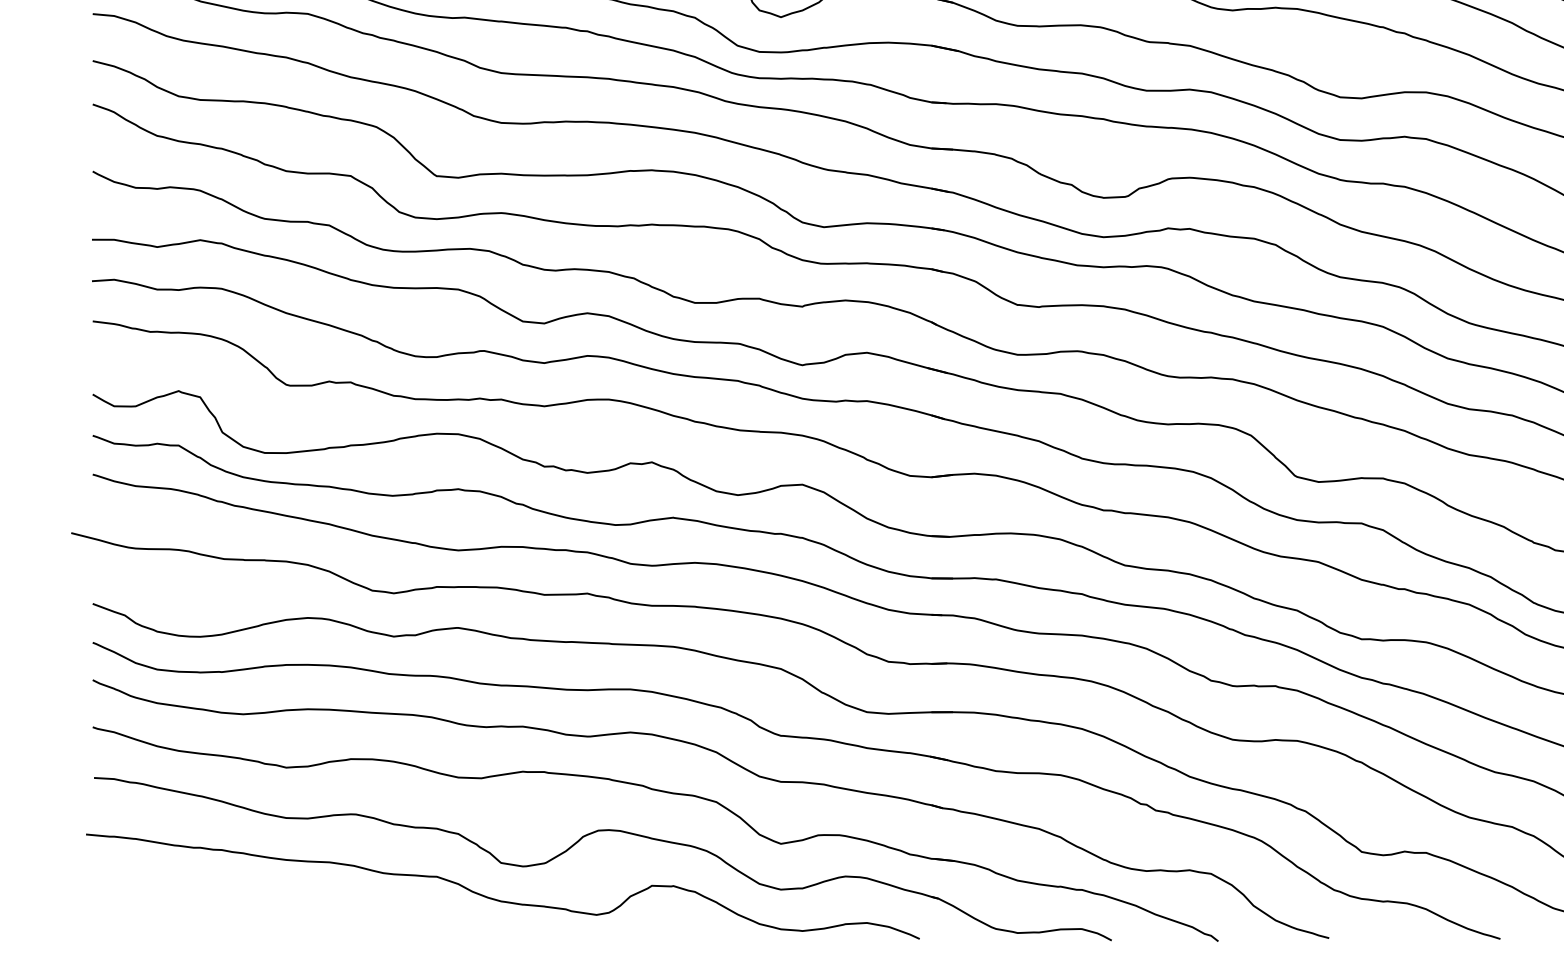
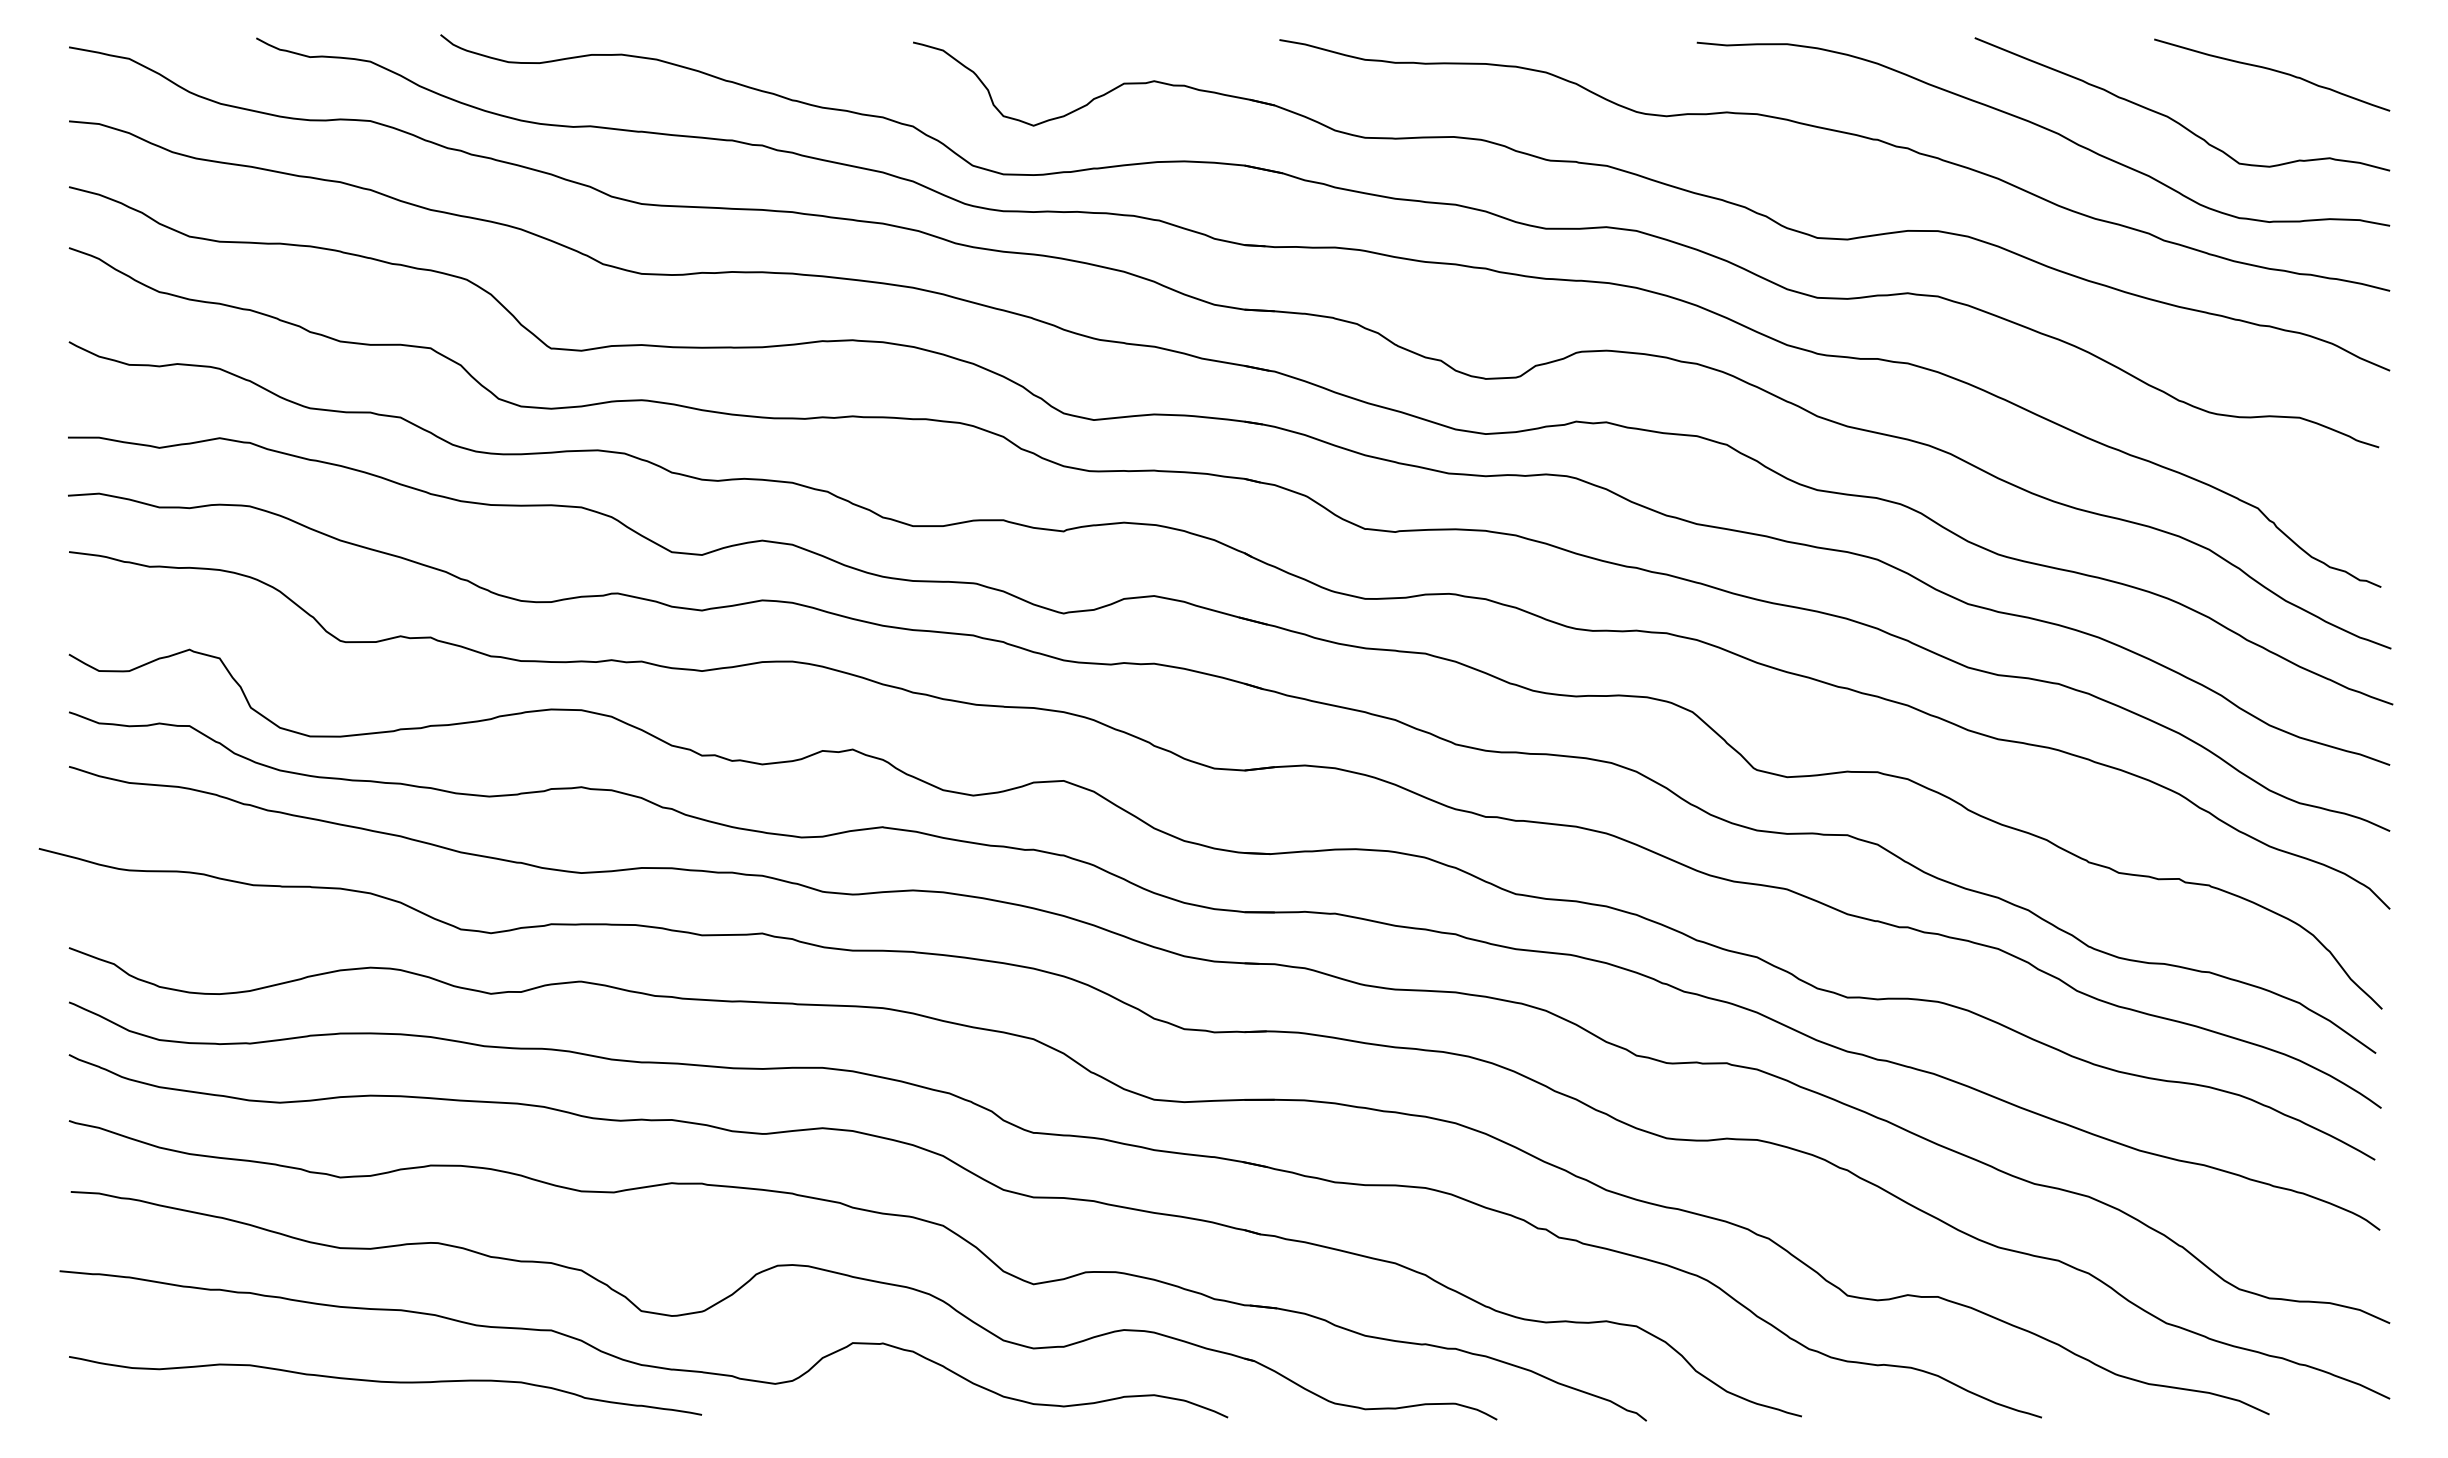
curve: (318, 913) -> (385, 1382), added

